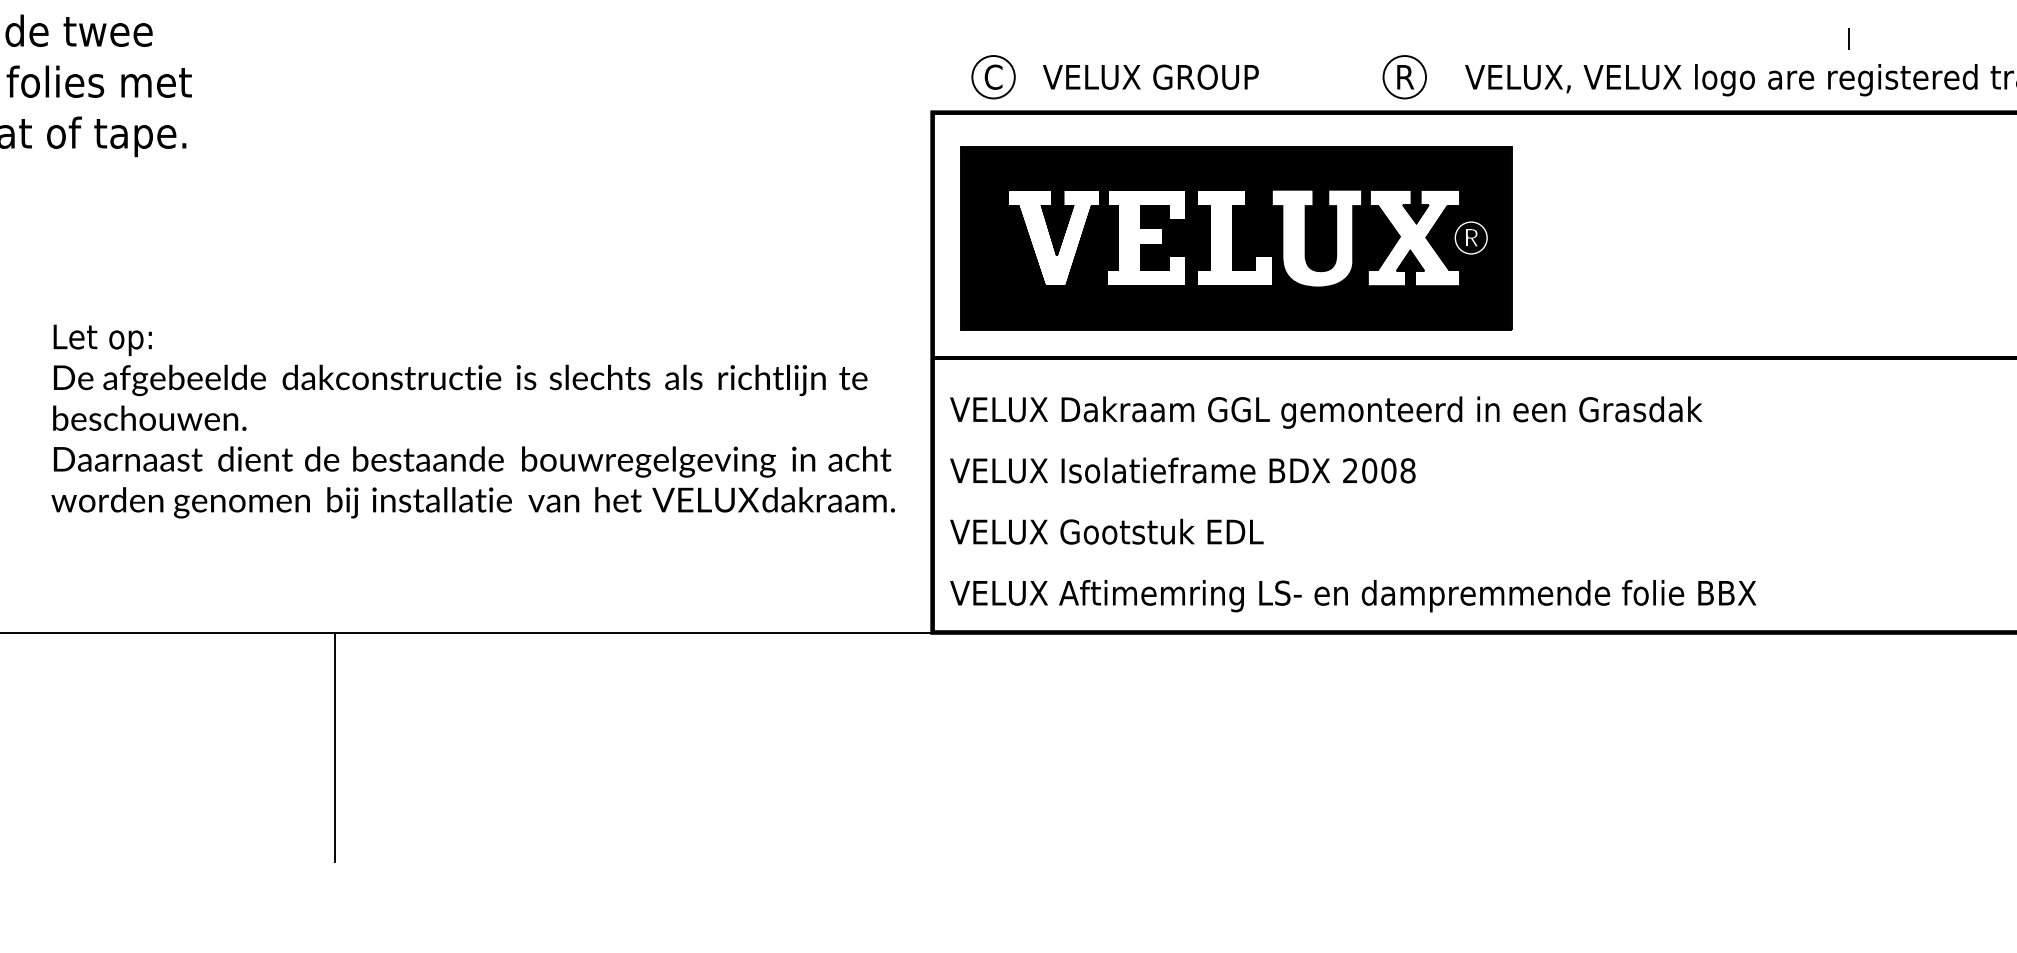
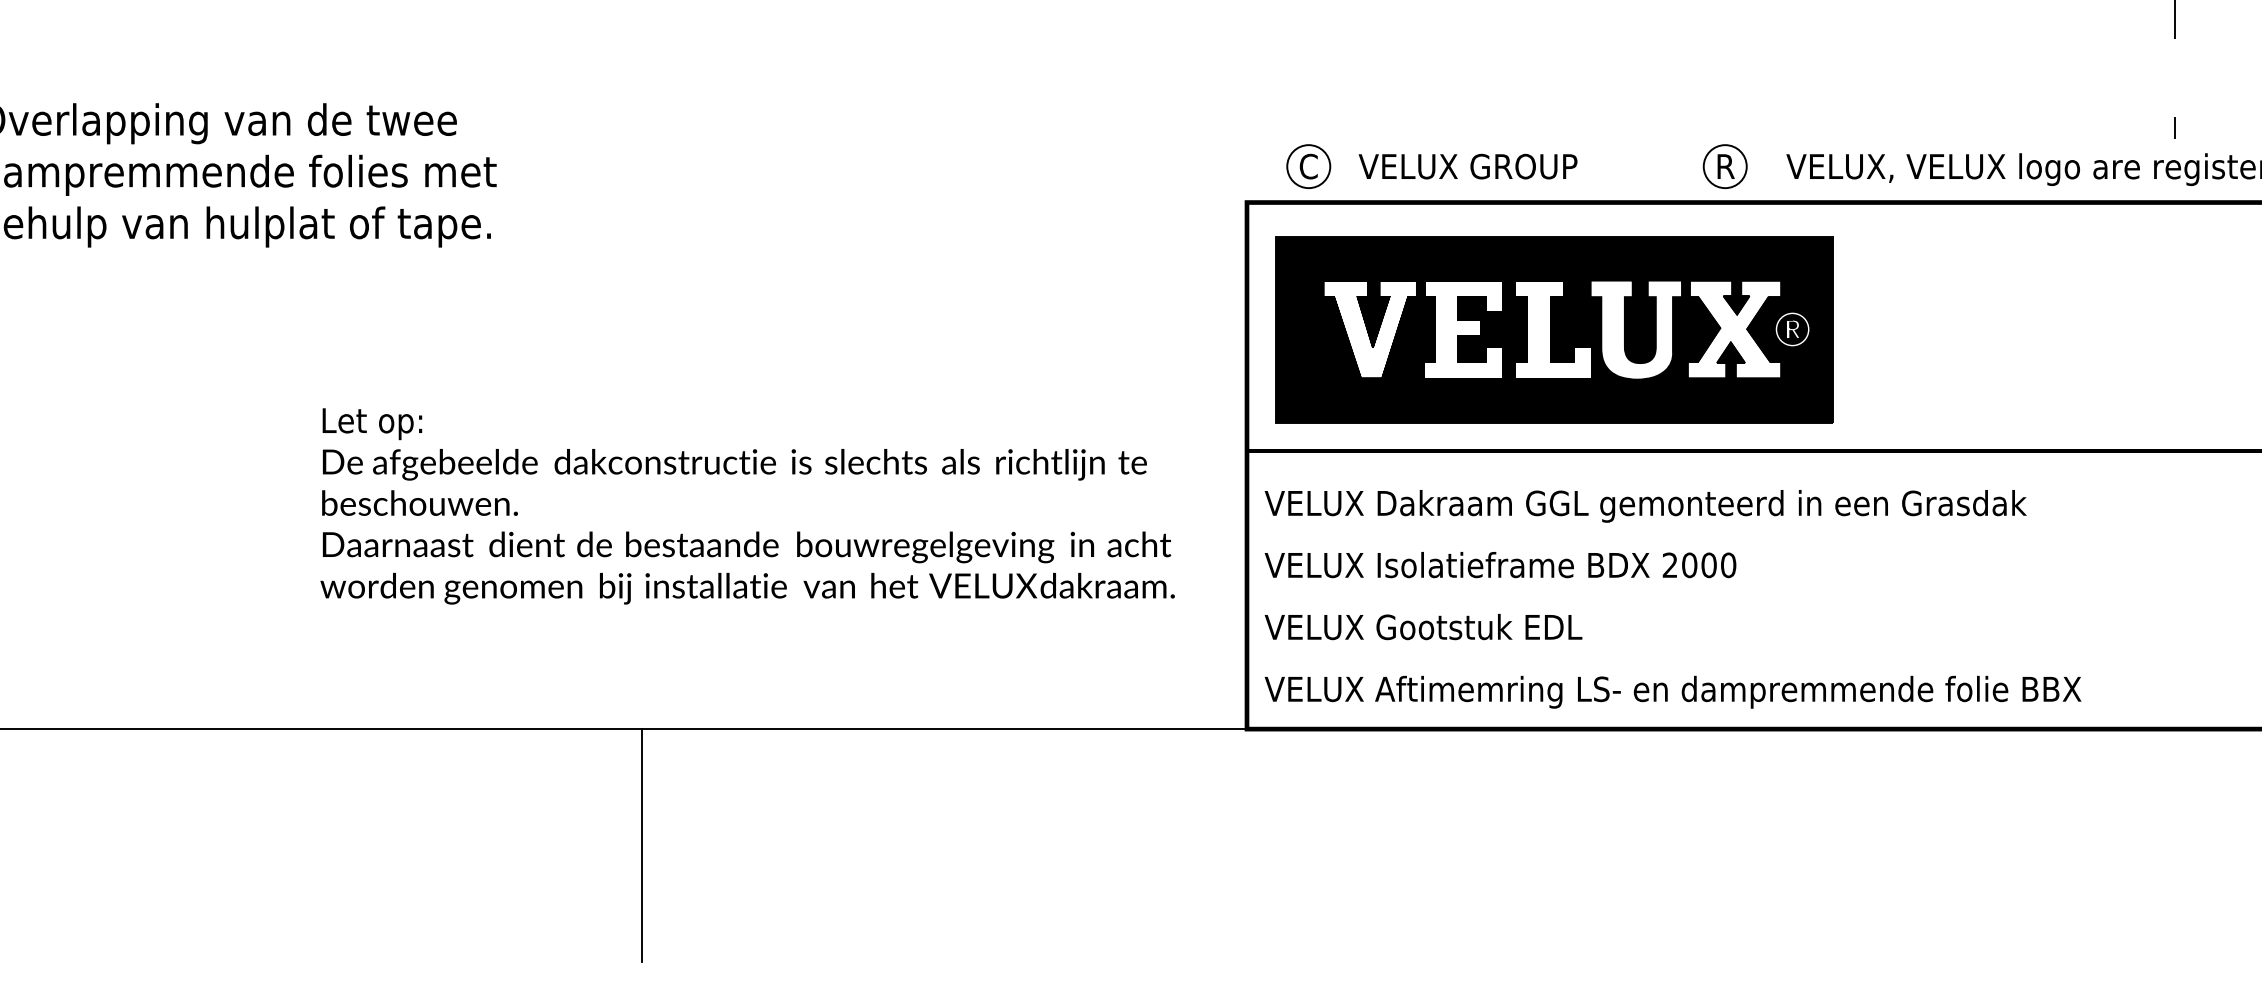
text: (473, 421) -> (747, 506), moved
text: (1407, 470) -> (1728, 565), 2008 -> 2000

